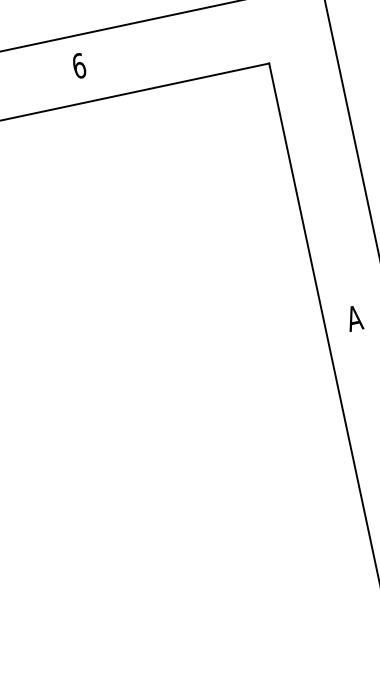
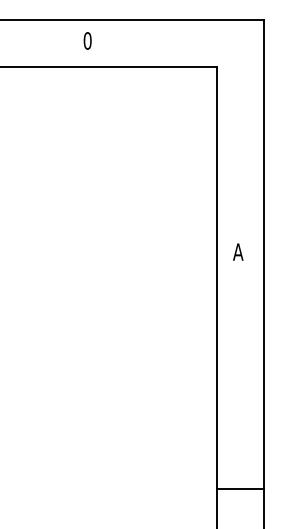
text: (78, 65) -> (87, 40), 6 -> 0

